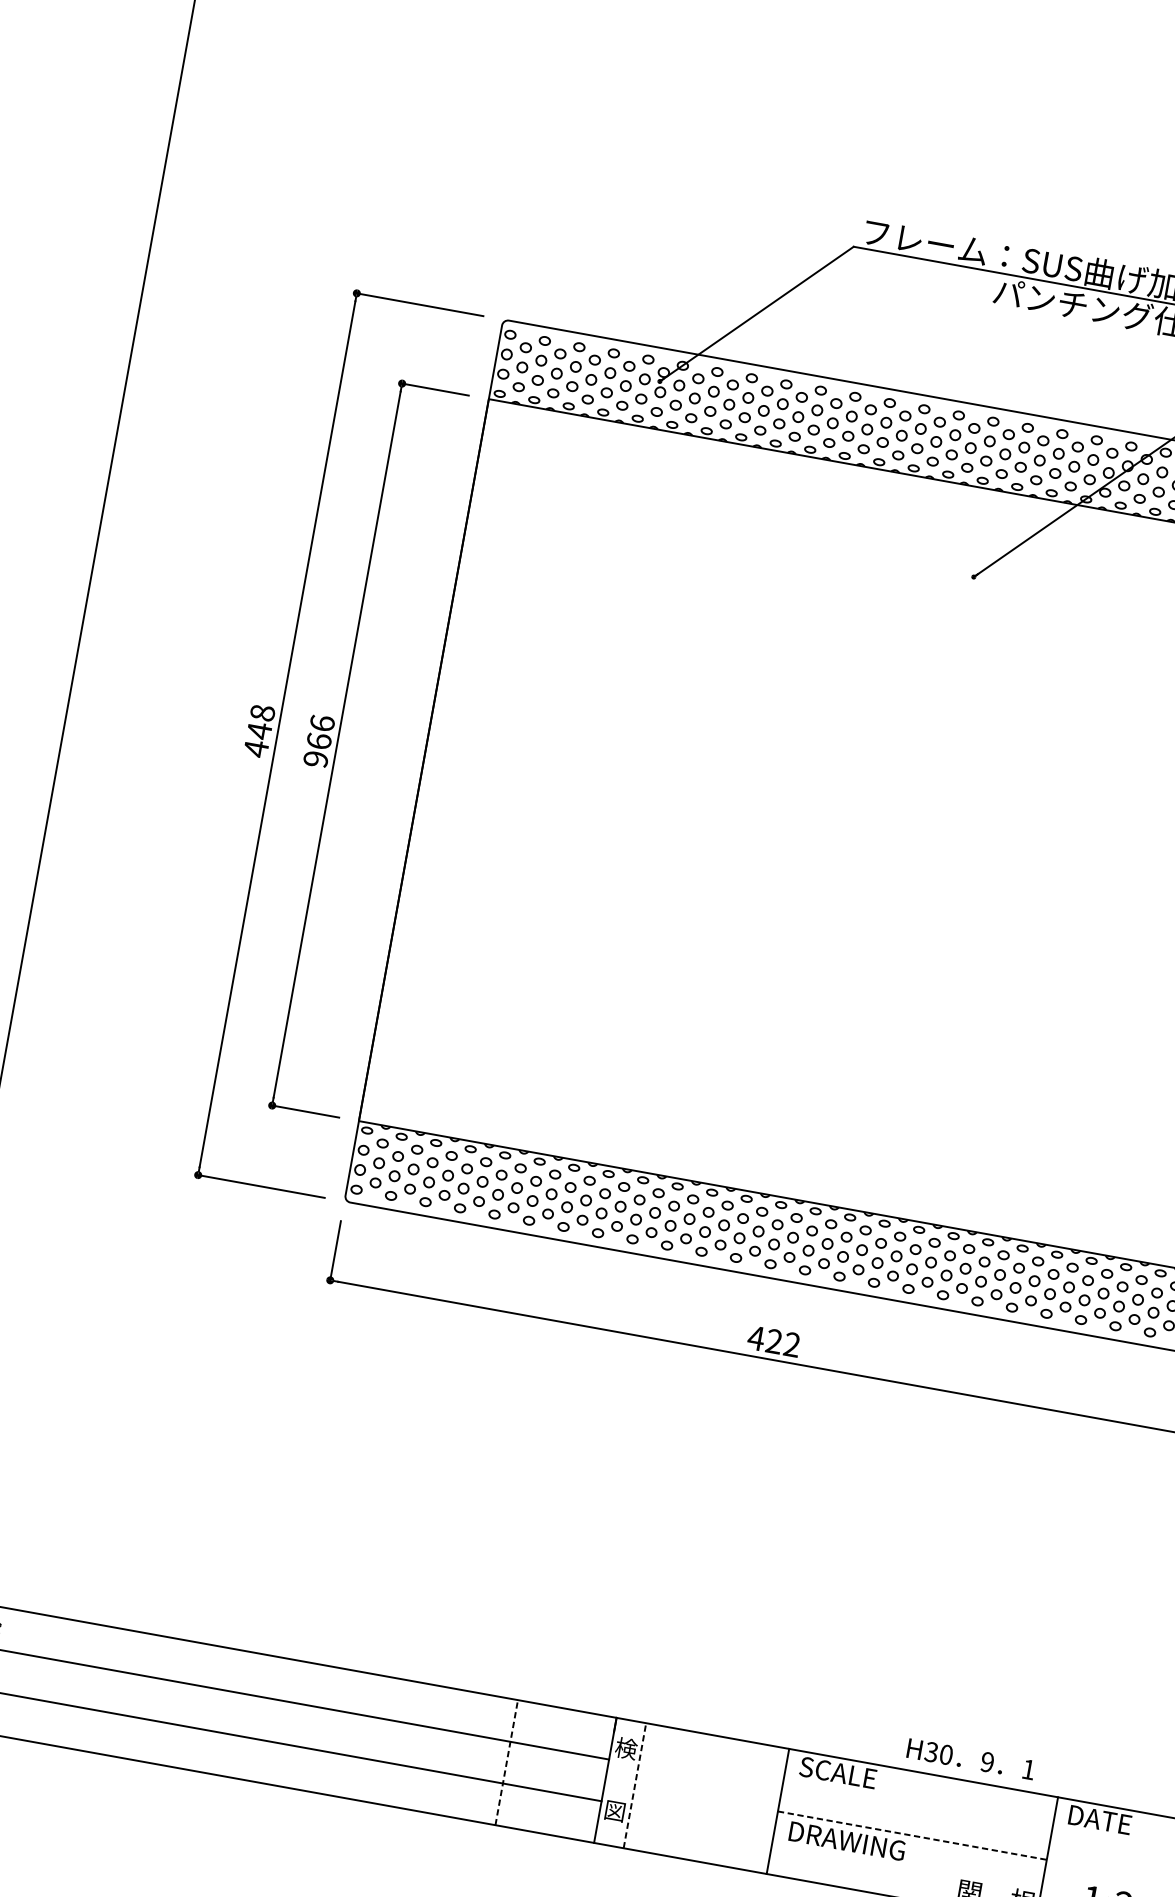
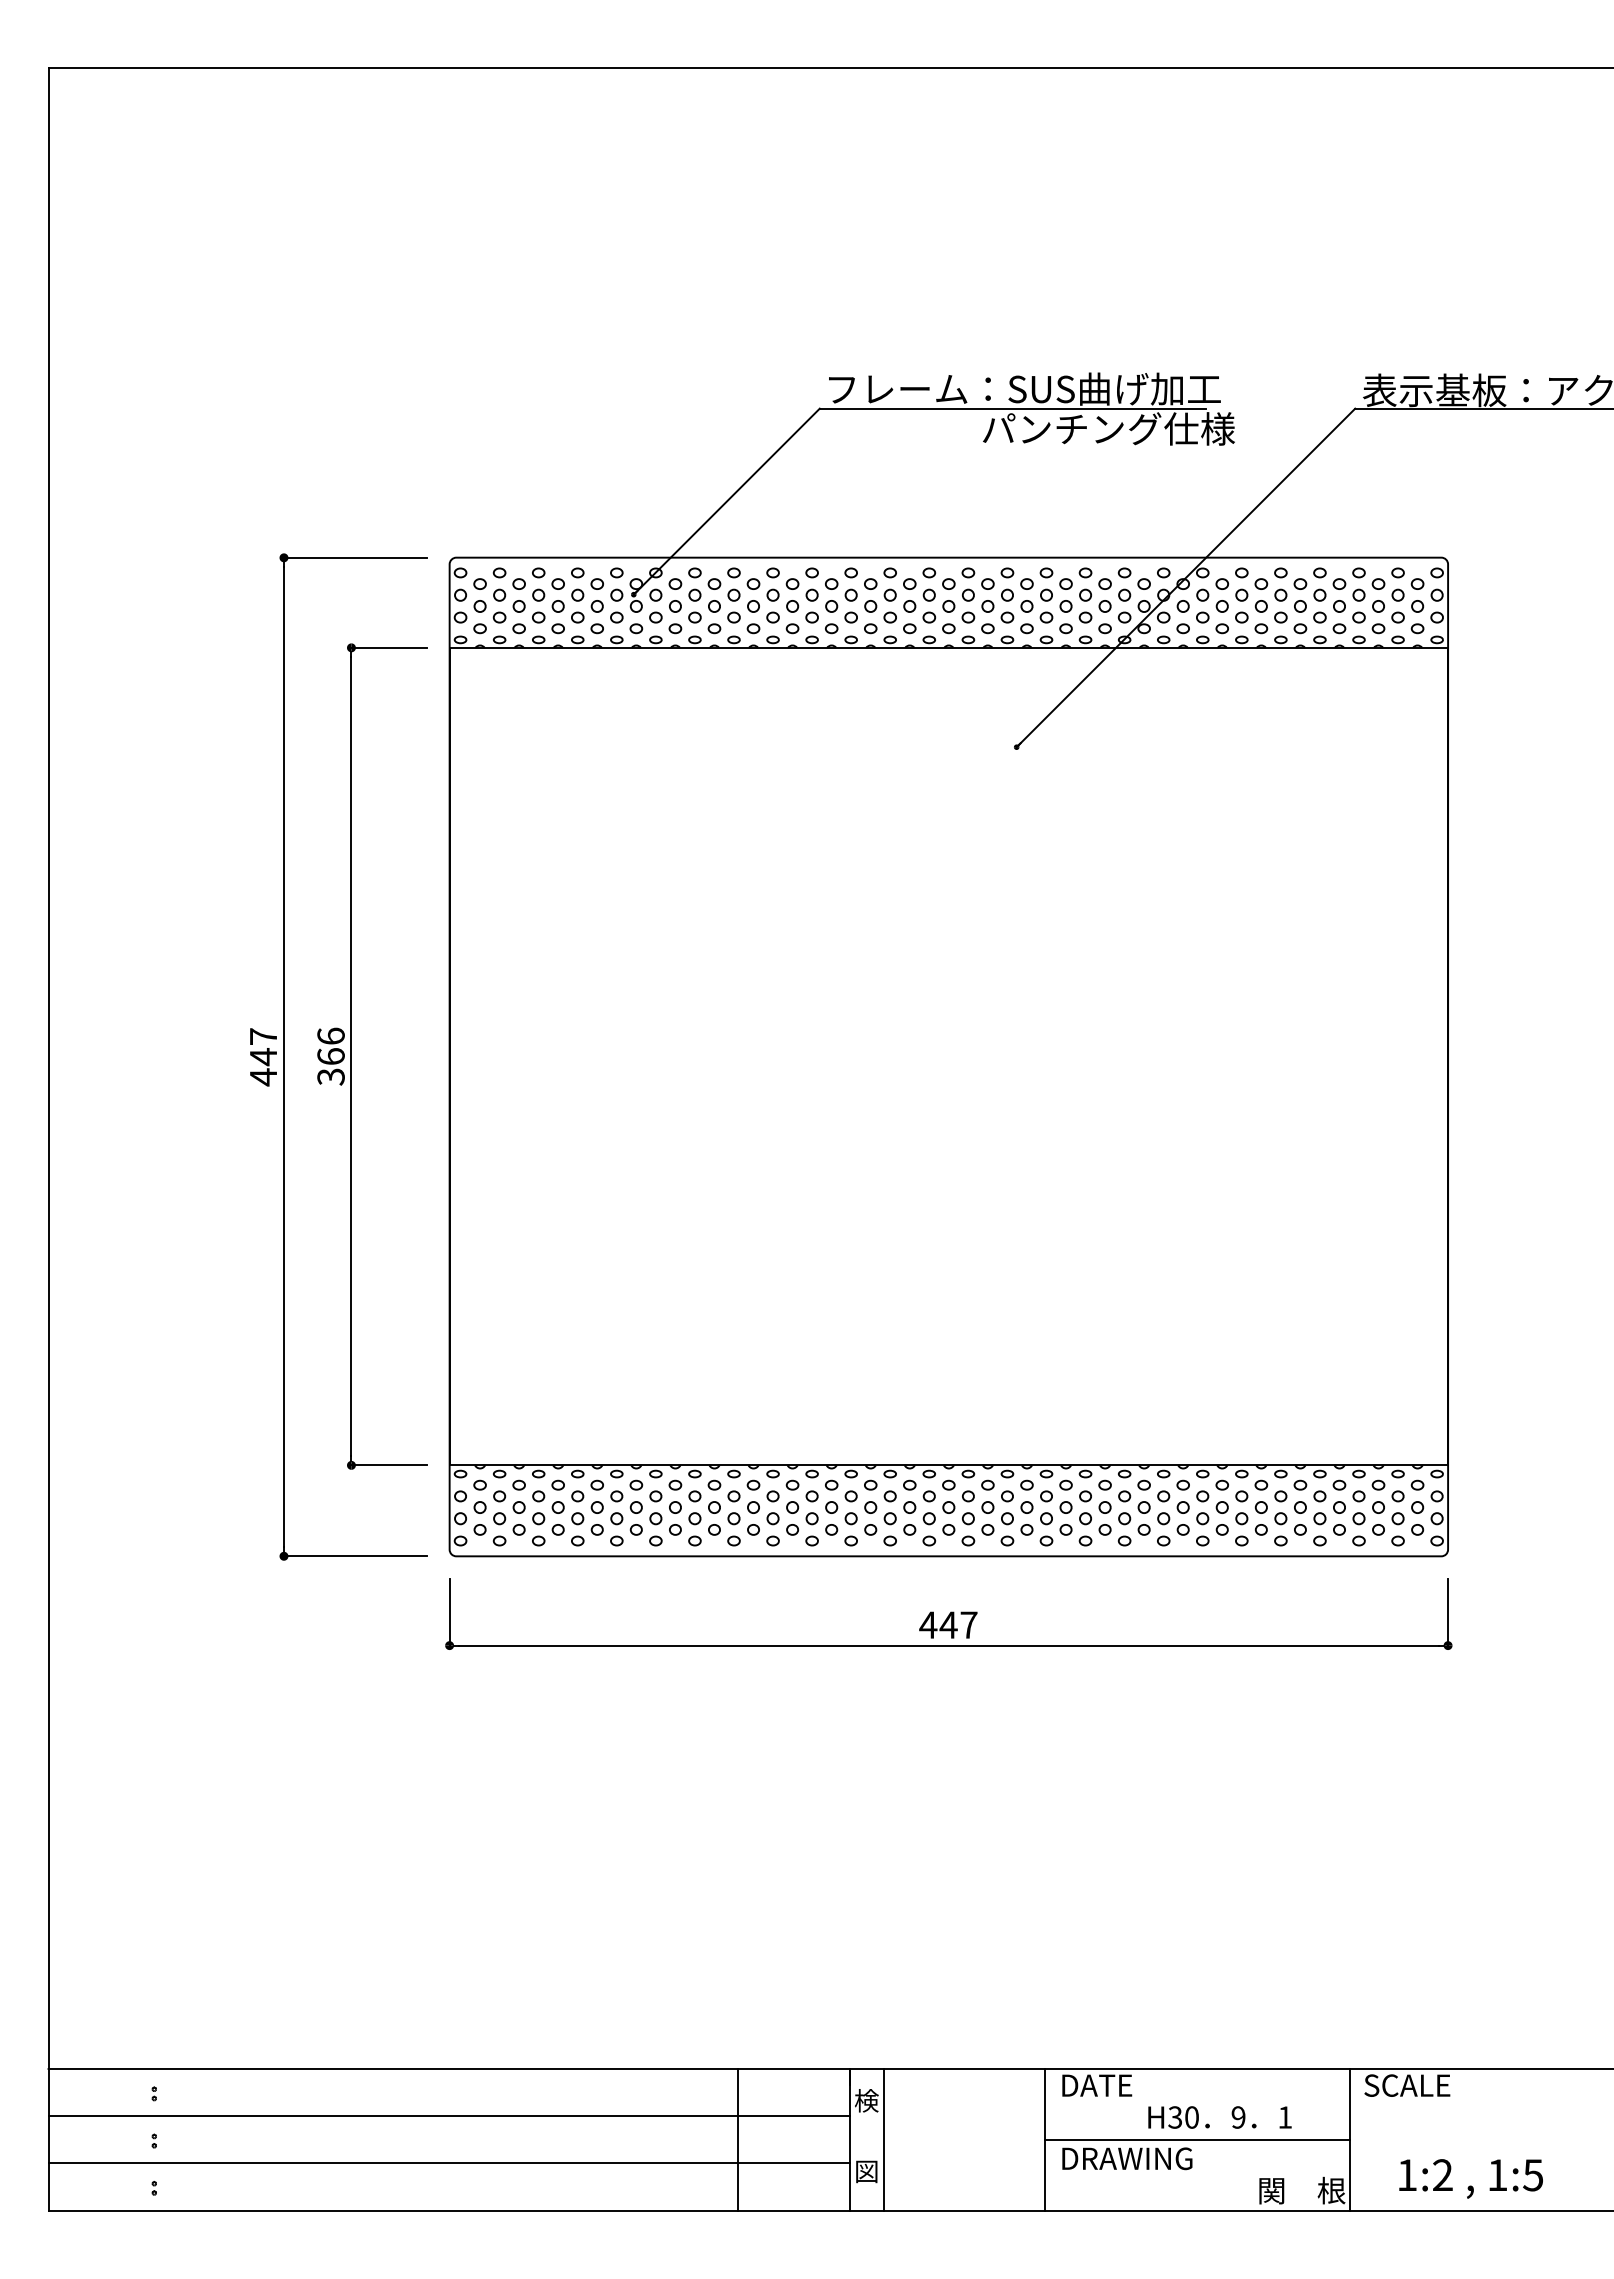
text: (262, 712) -> (263, 1036), 448 -> 447
text: (315, 758) -> (330, 1076), 966 -> 366
text: (783, 1342) -> (958, 1624), 422 -> 447
text: (970, 1759) -> (1219, 2117), moved
line: (506, 1762) -> (738, 2139), dashed -> solid
text: (837, 1772) -> (1103, 2085), SCALE -> DATE
line: (634, 1785) -> (883, 2139), dashed -> solid
text: (1106, 1821) -> (1407, 2085), DATE -> SCALE
line: (913, 1835) -> (1198, 2139), dashed -> solid

